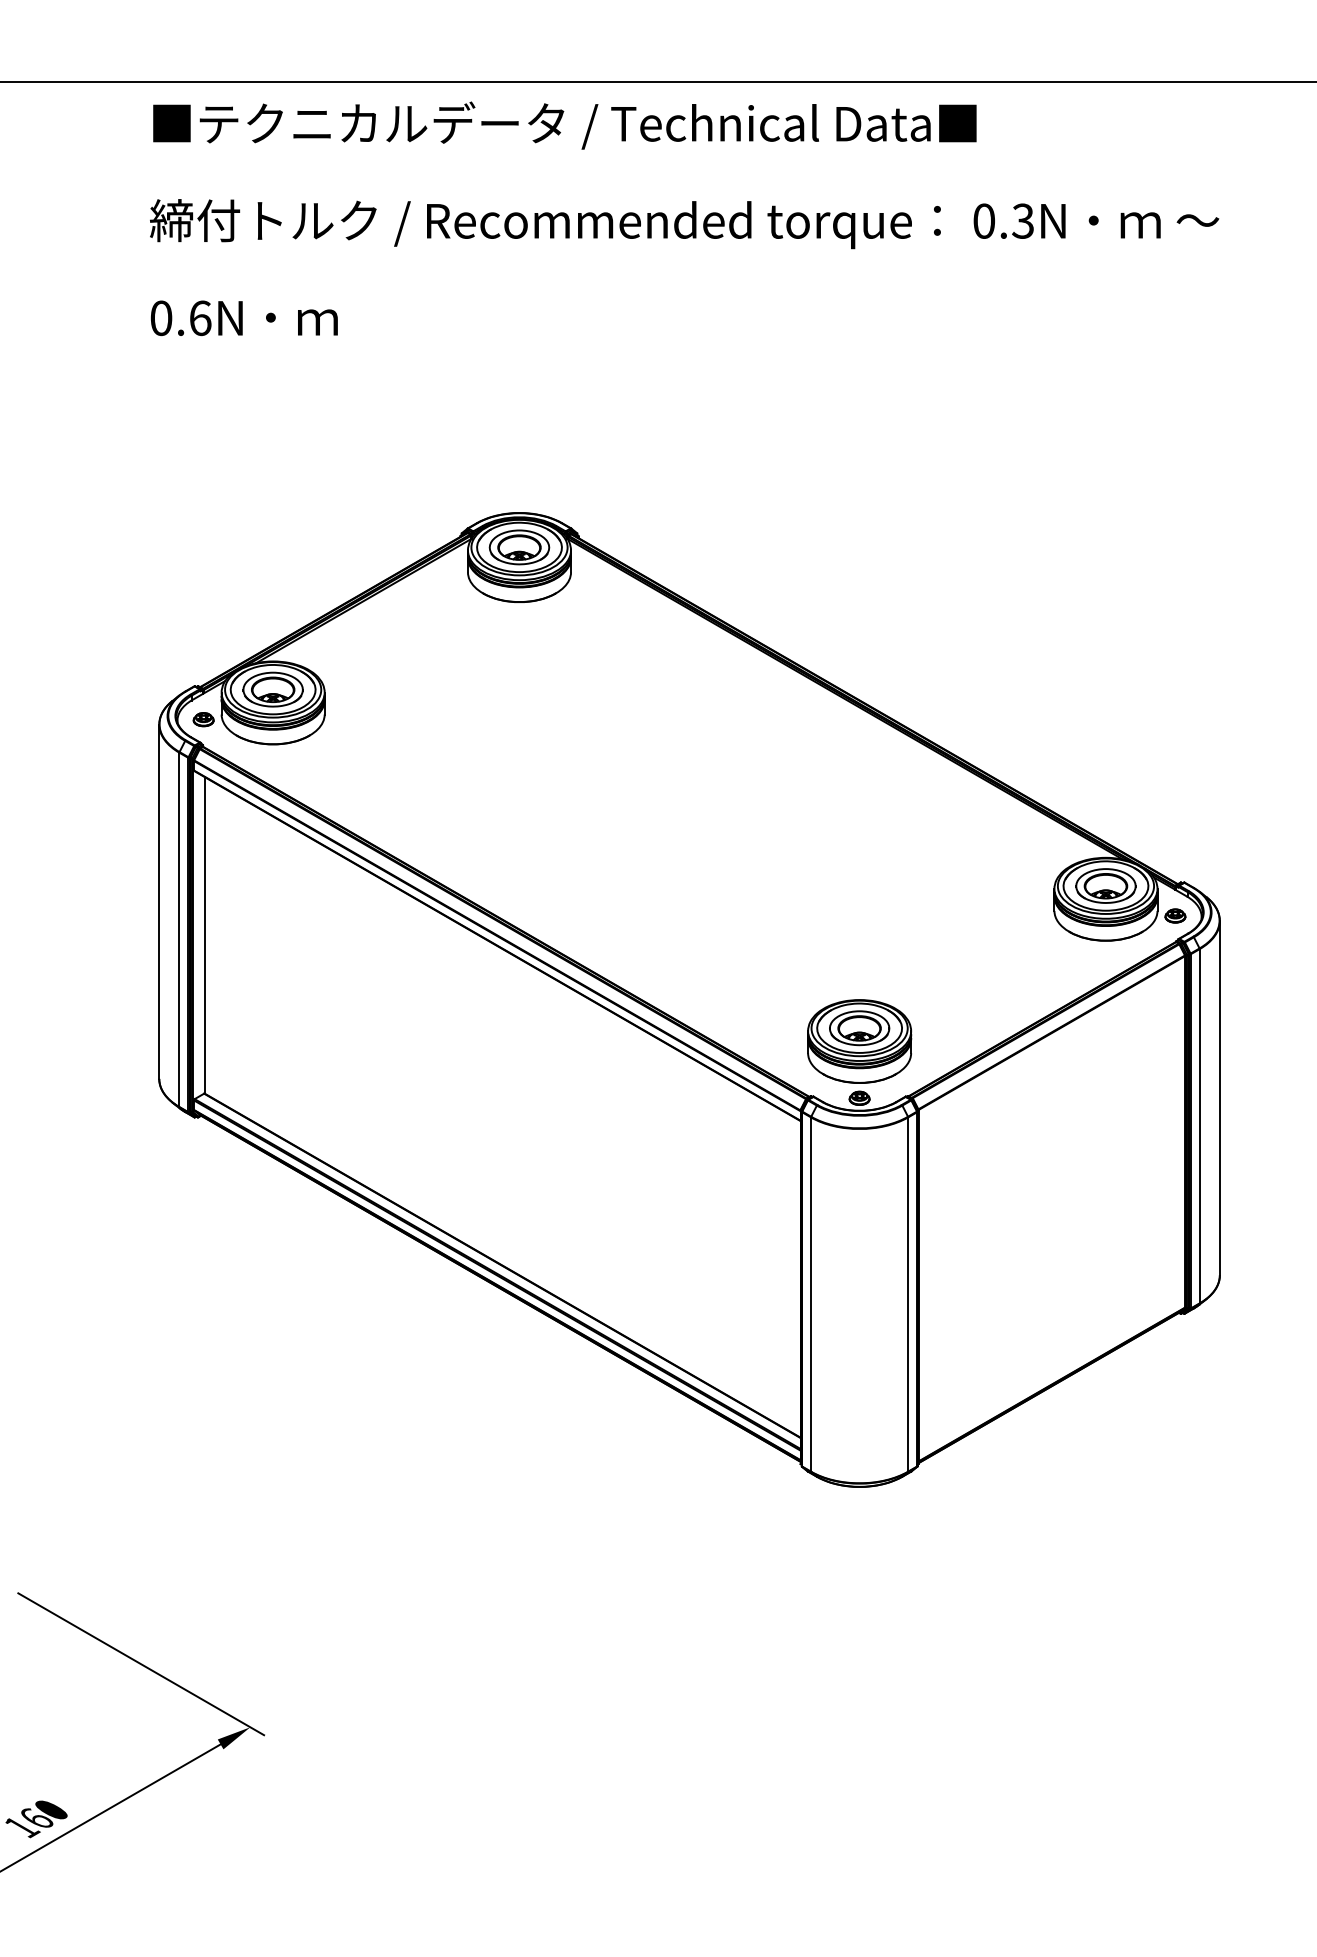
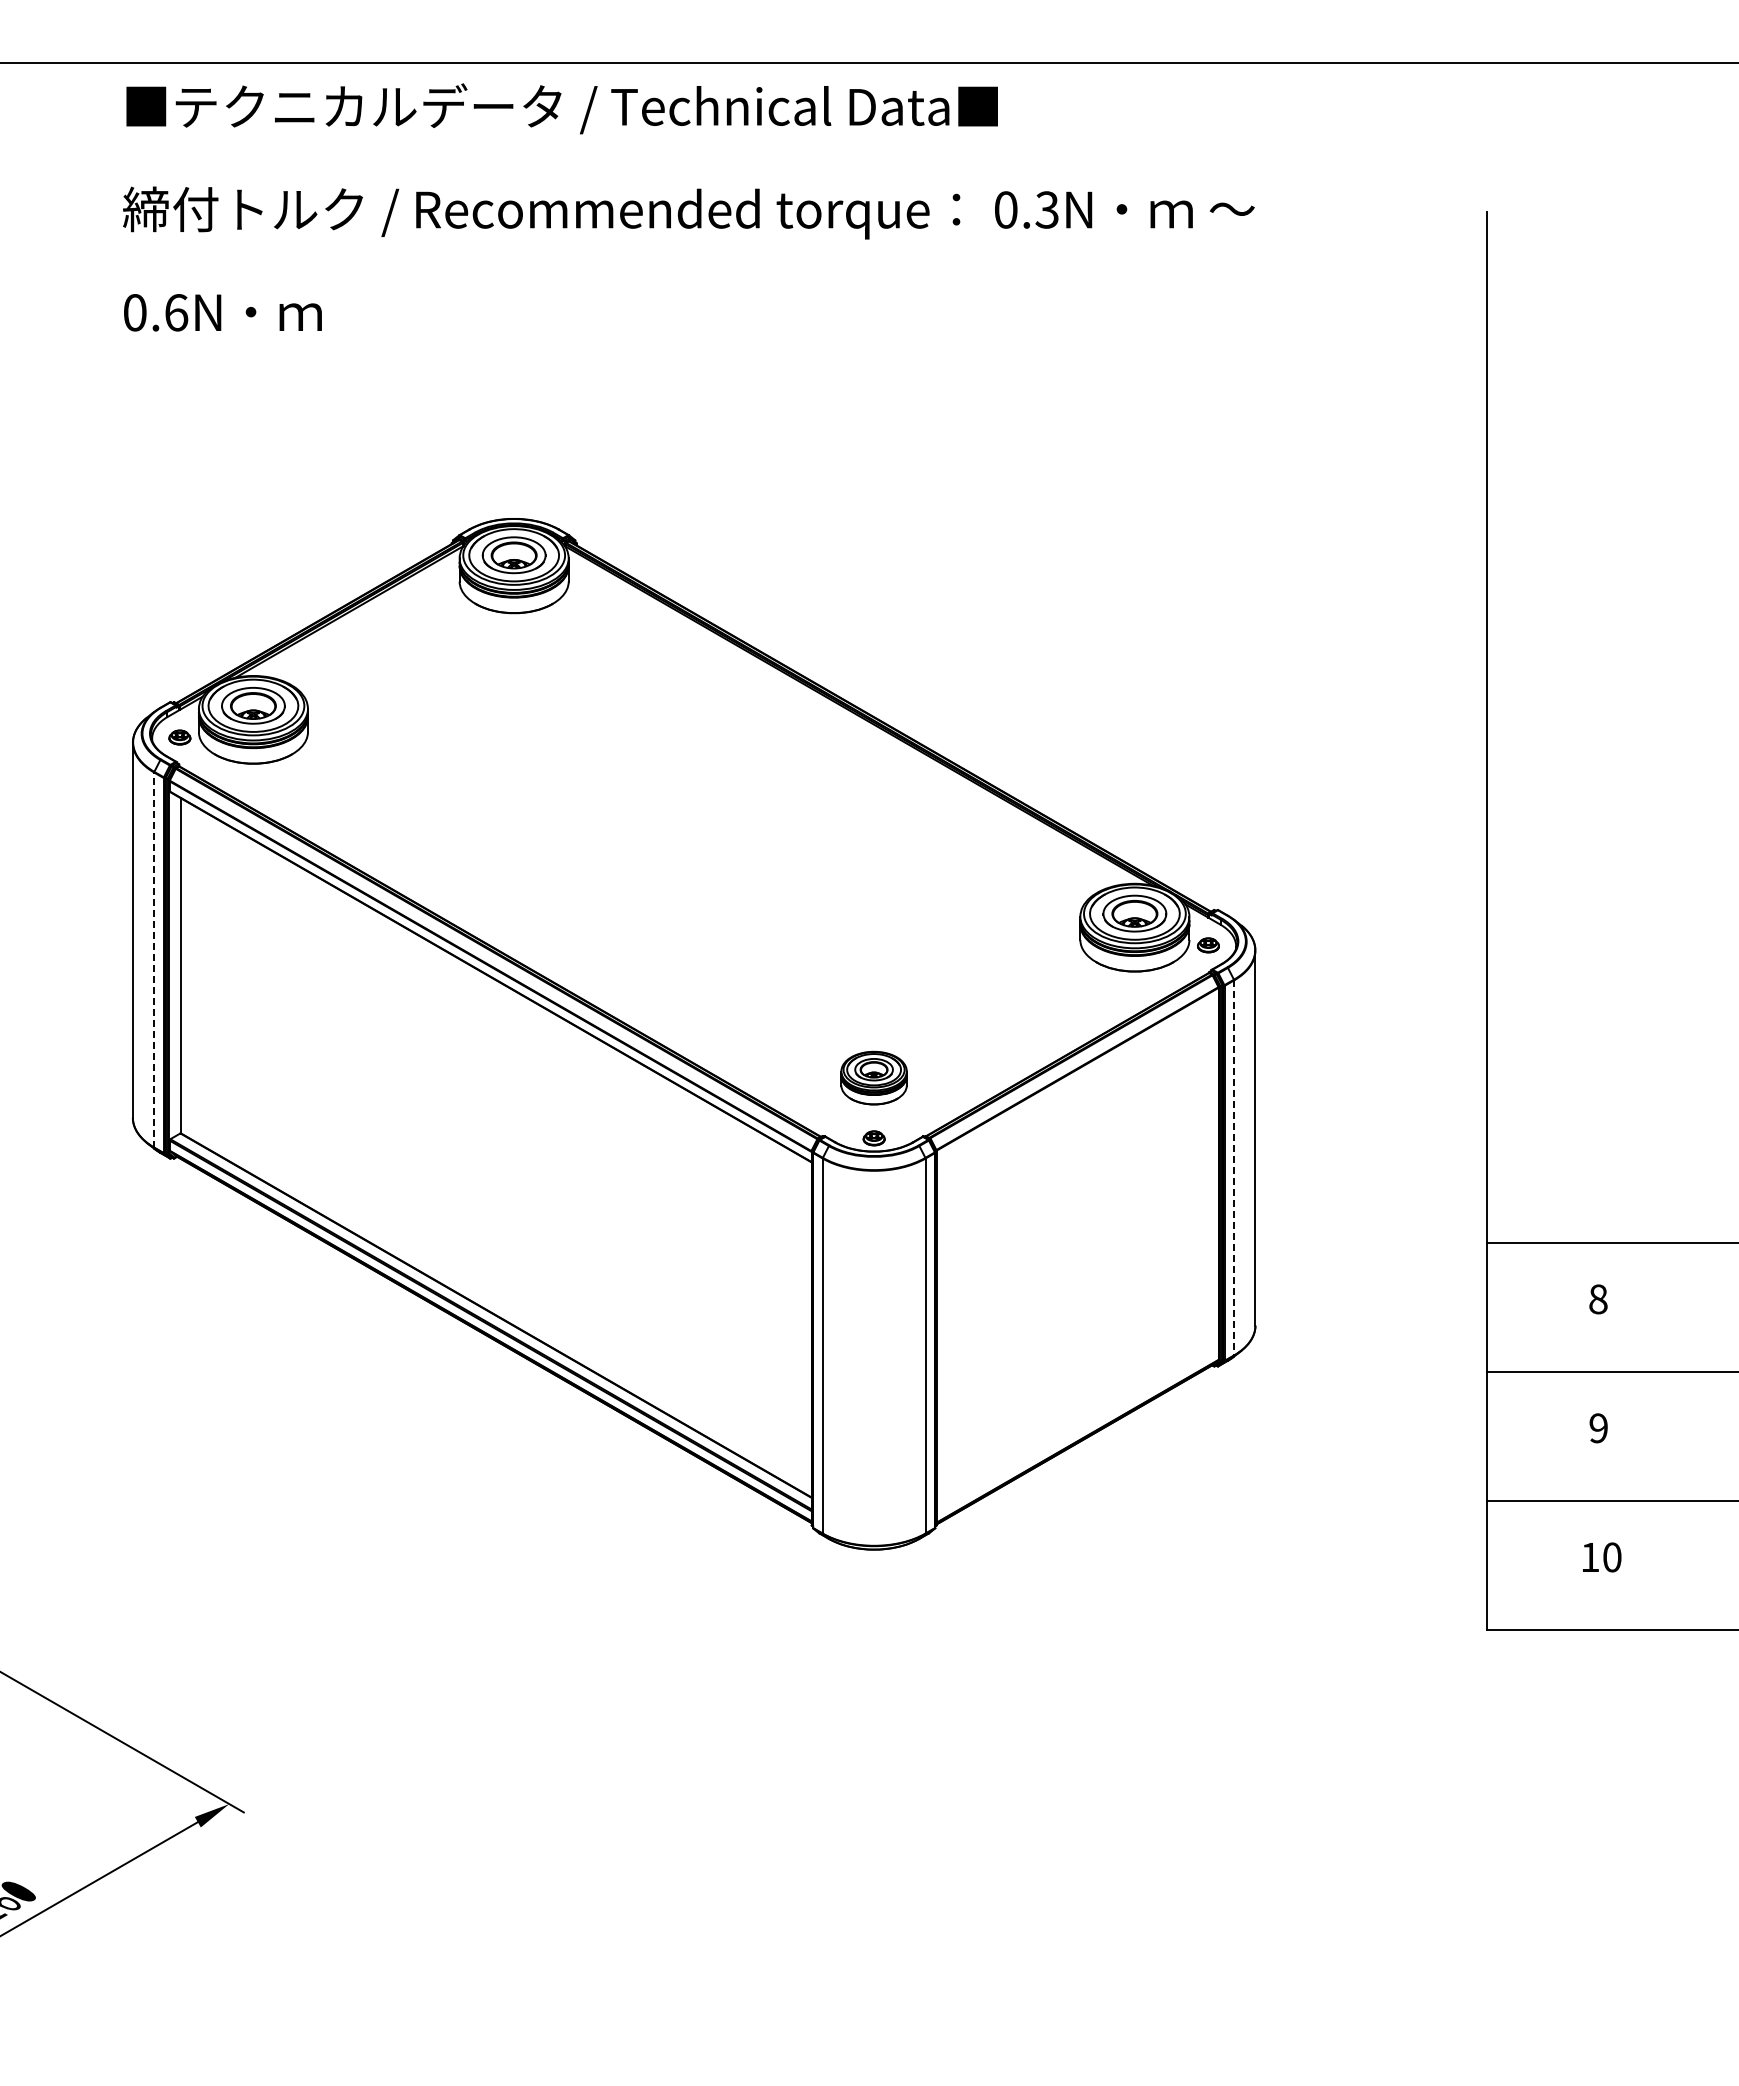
line: (179, 929) -> (154, 959), solid -> dashed
part: (858, 1040) -> (873, 1077), size x0.6
line: (1200, 1126) -> (1234, 1168), solid -> dashed

